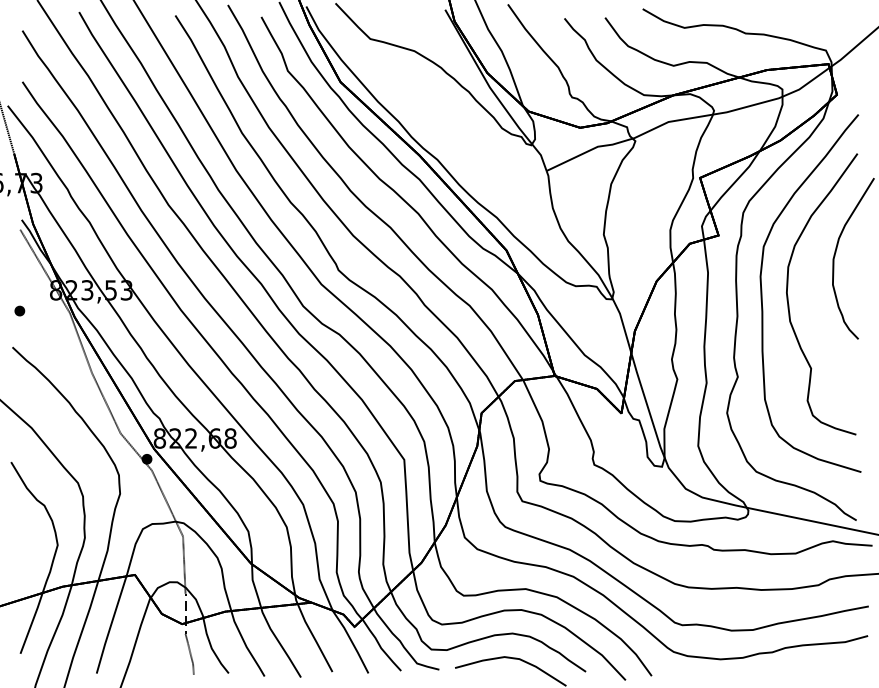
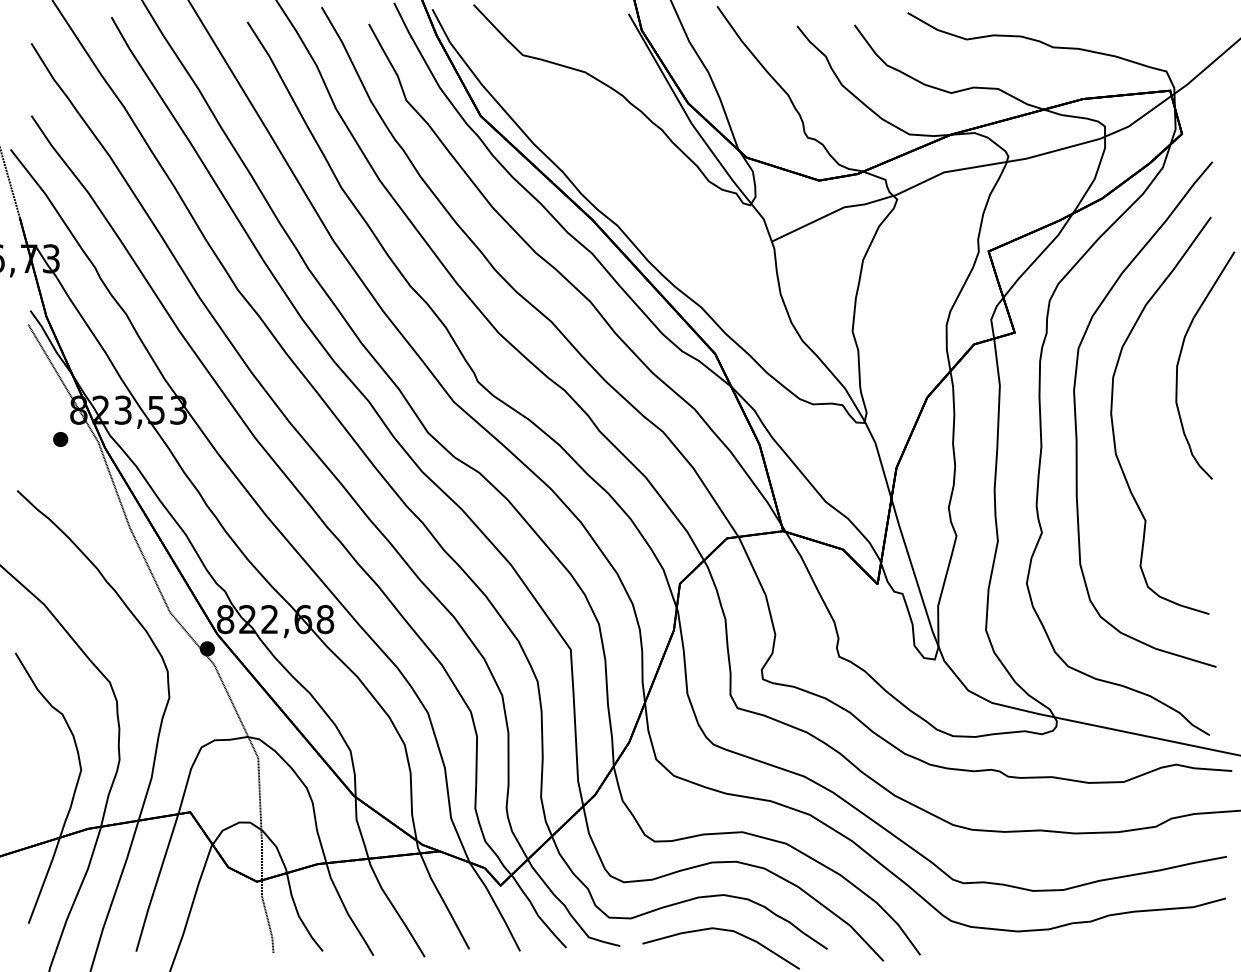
part: (19, 311) -> (60, 439), moved

